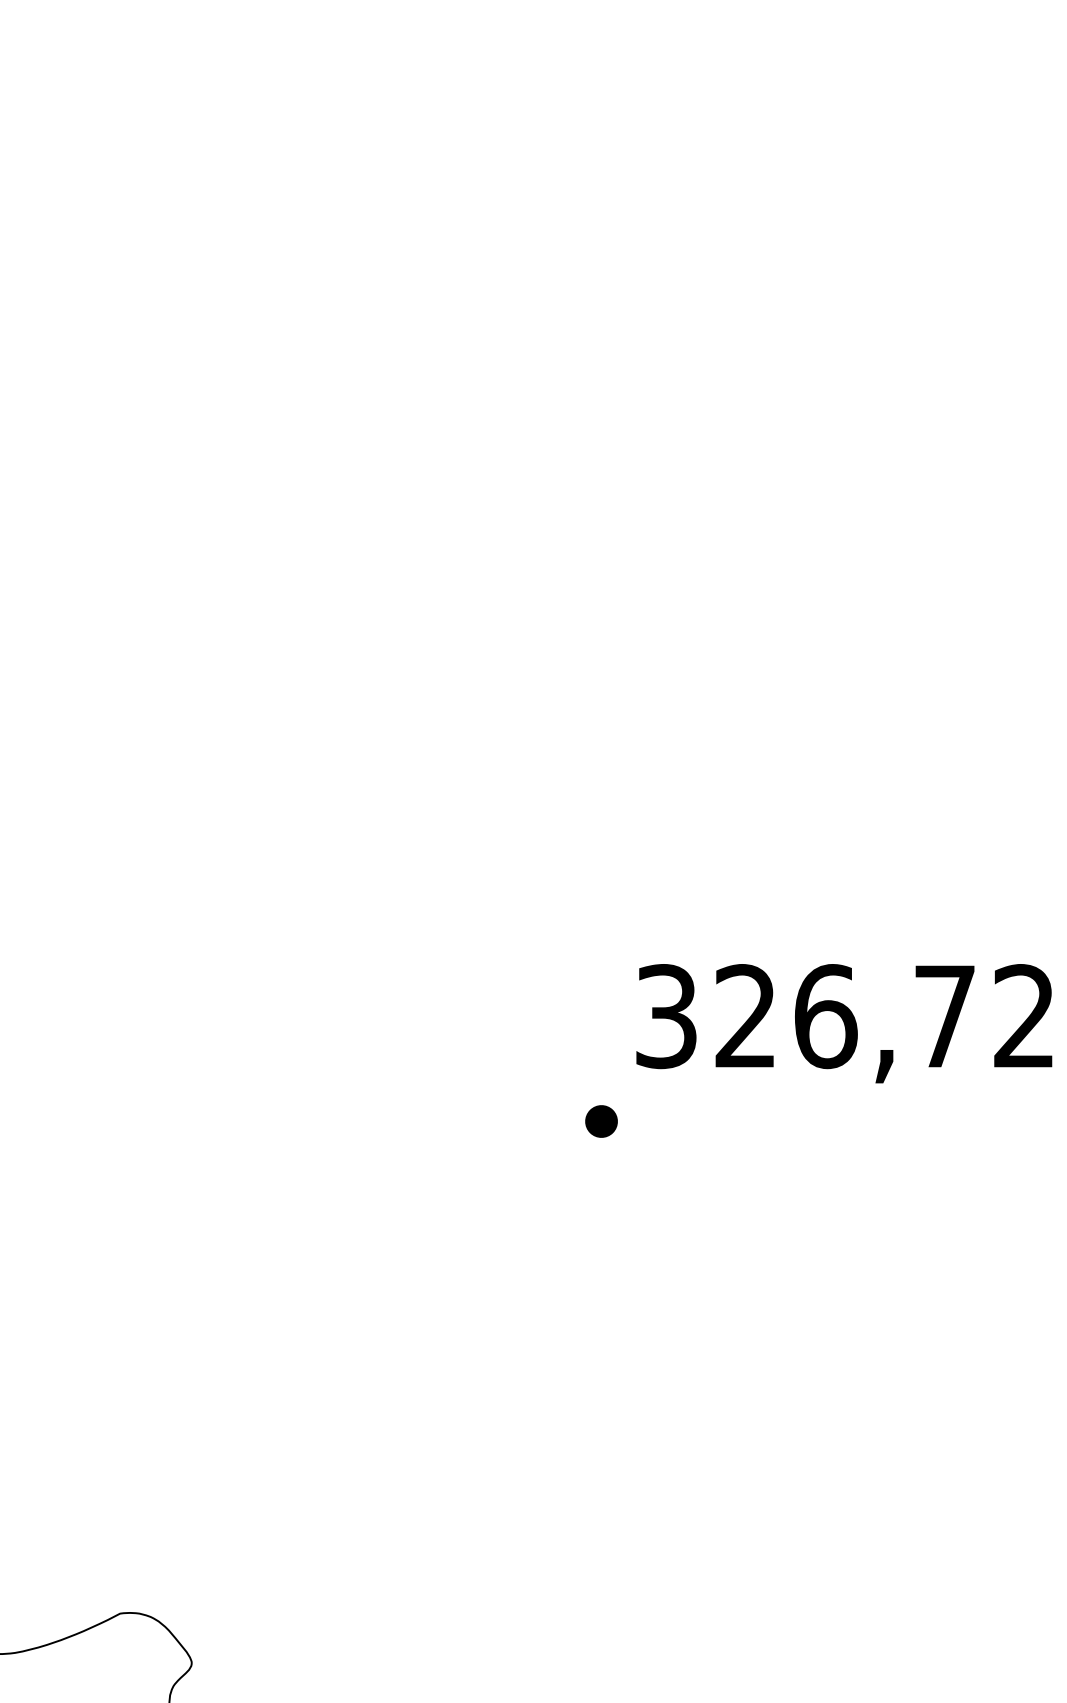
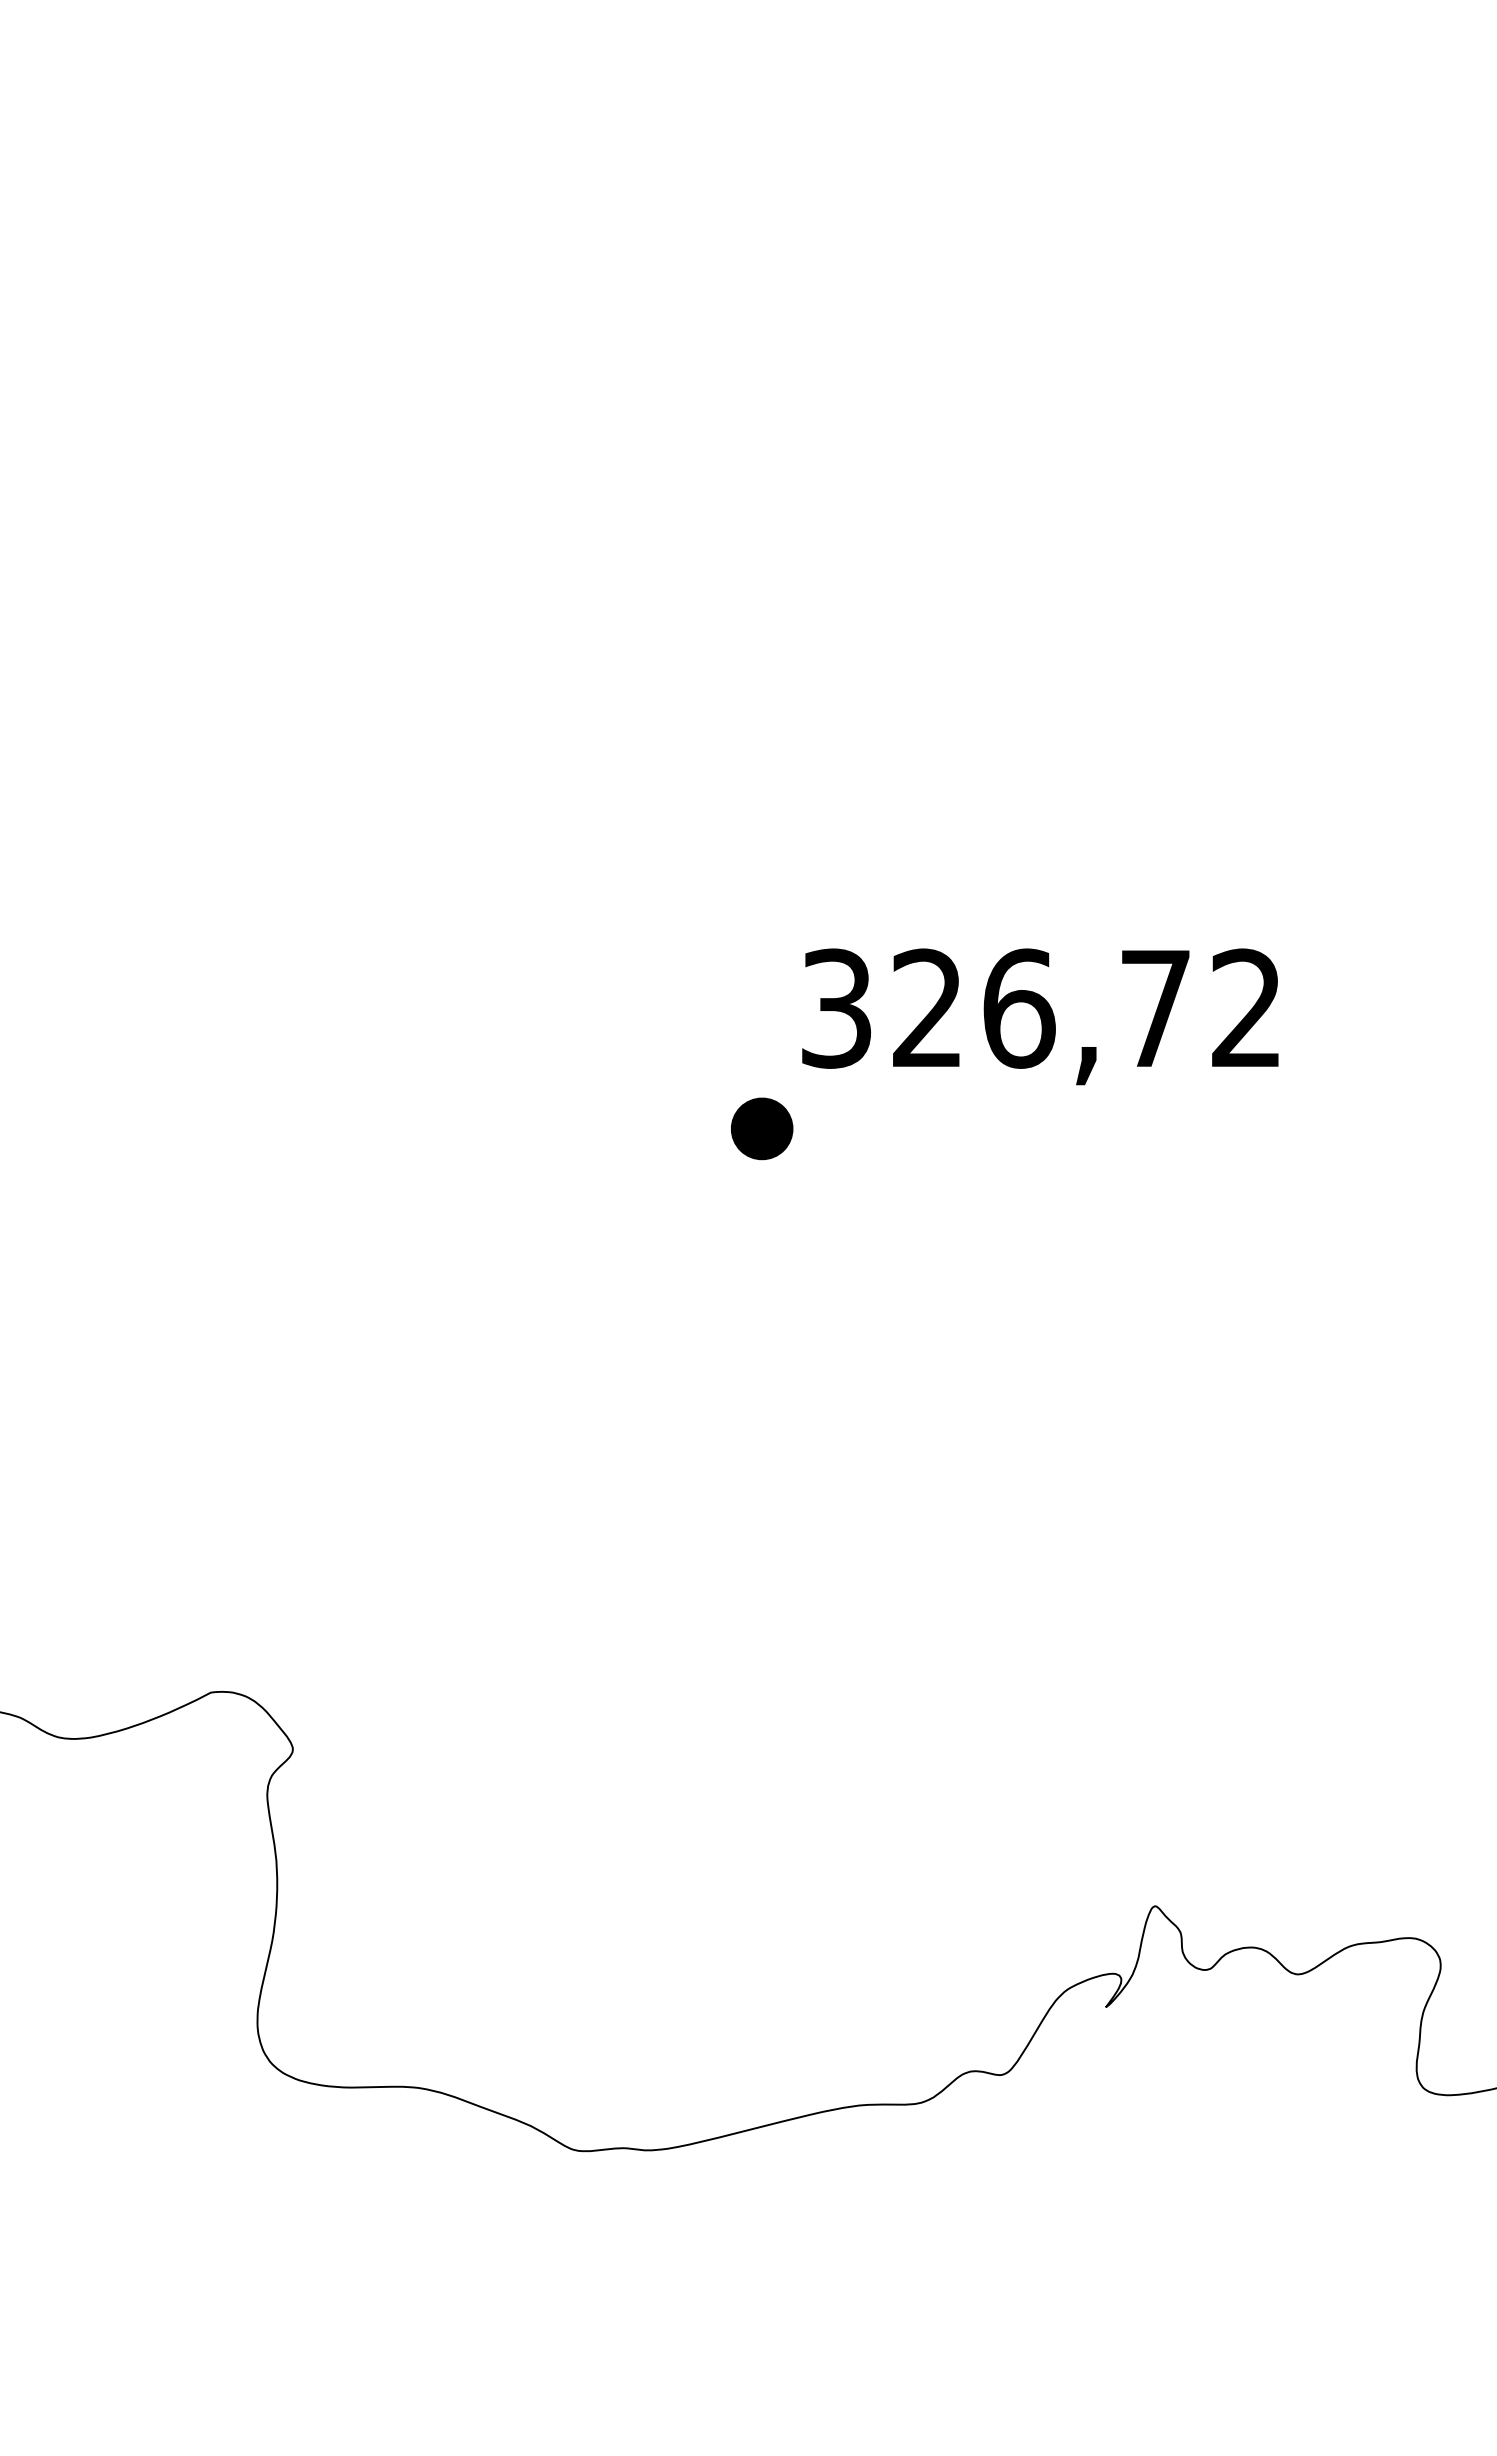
part: (601, 1121) -> (762, 1128), size x1.67

